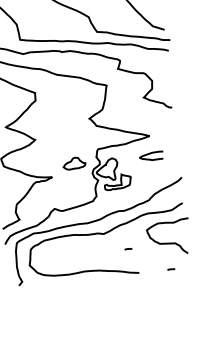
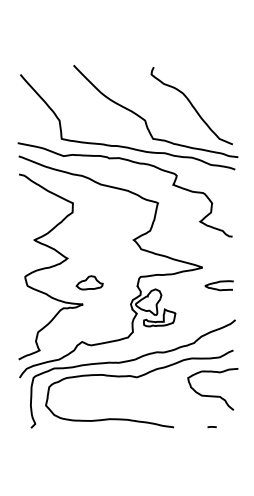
curve: (149, 154) -> (217, 283), moved
part: (74, 163) -> (89, 282), moved
line: (127, 249) -> (163, 398), removed

